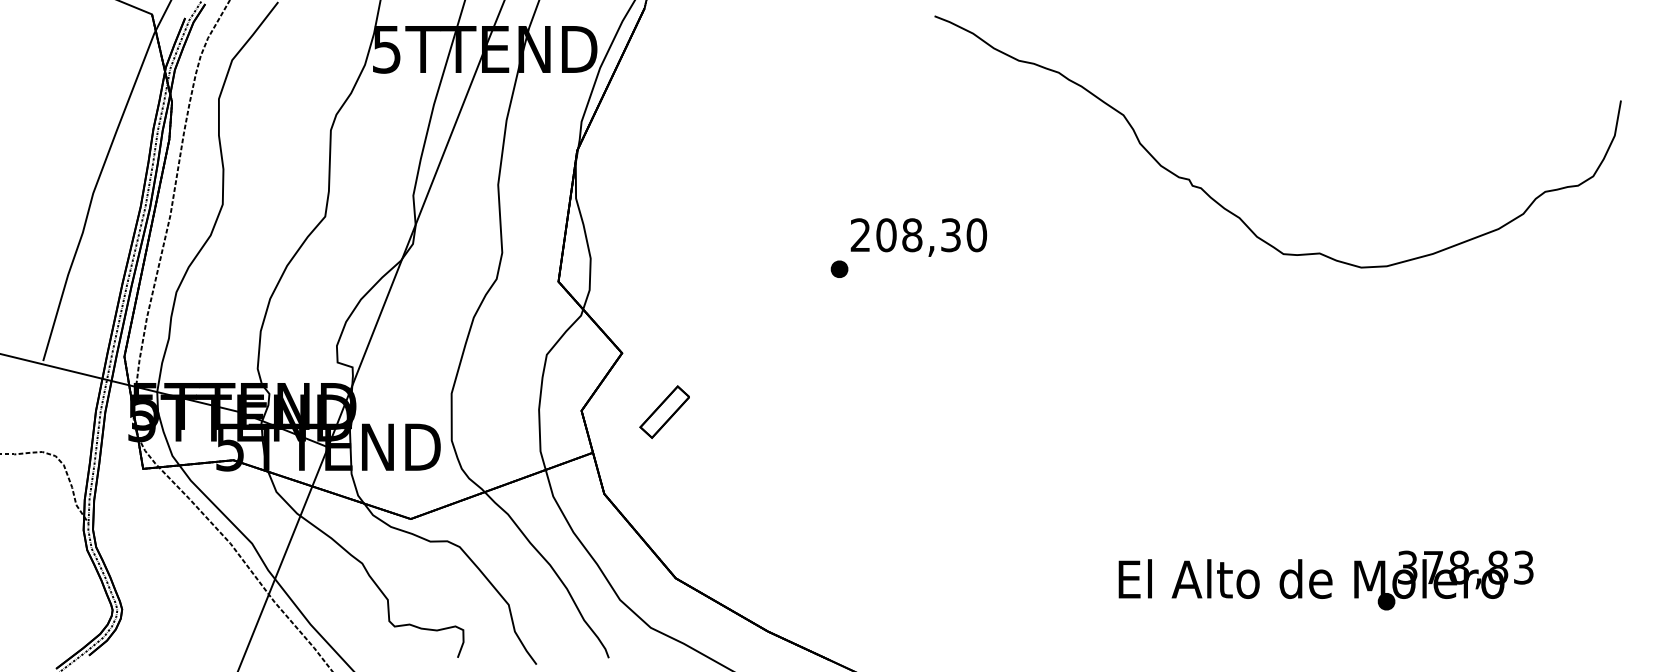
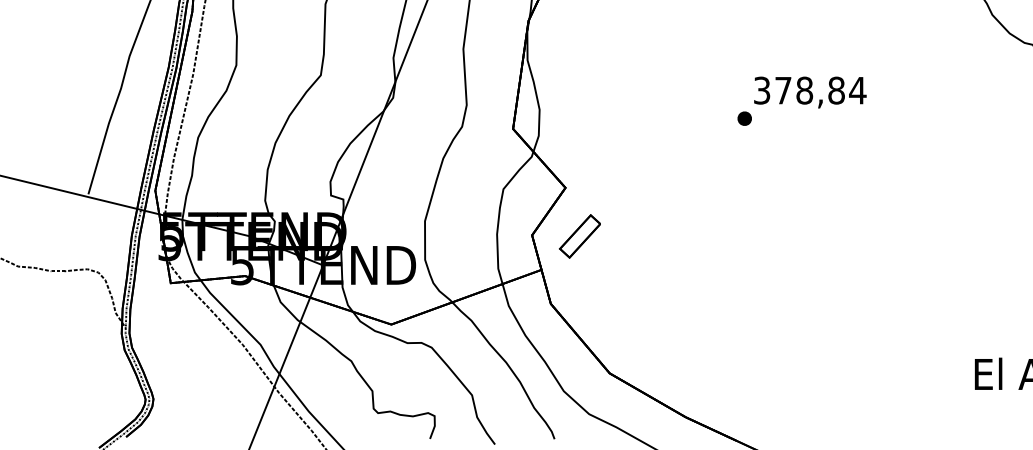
text: (918, 235) -> (809, 90), 208,30 -> 378,84
part: (664, 411) -> (579, 235), moved

